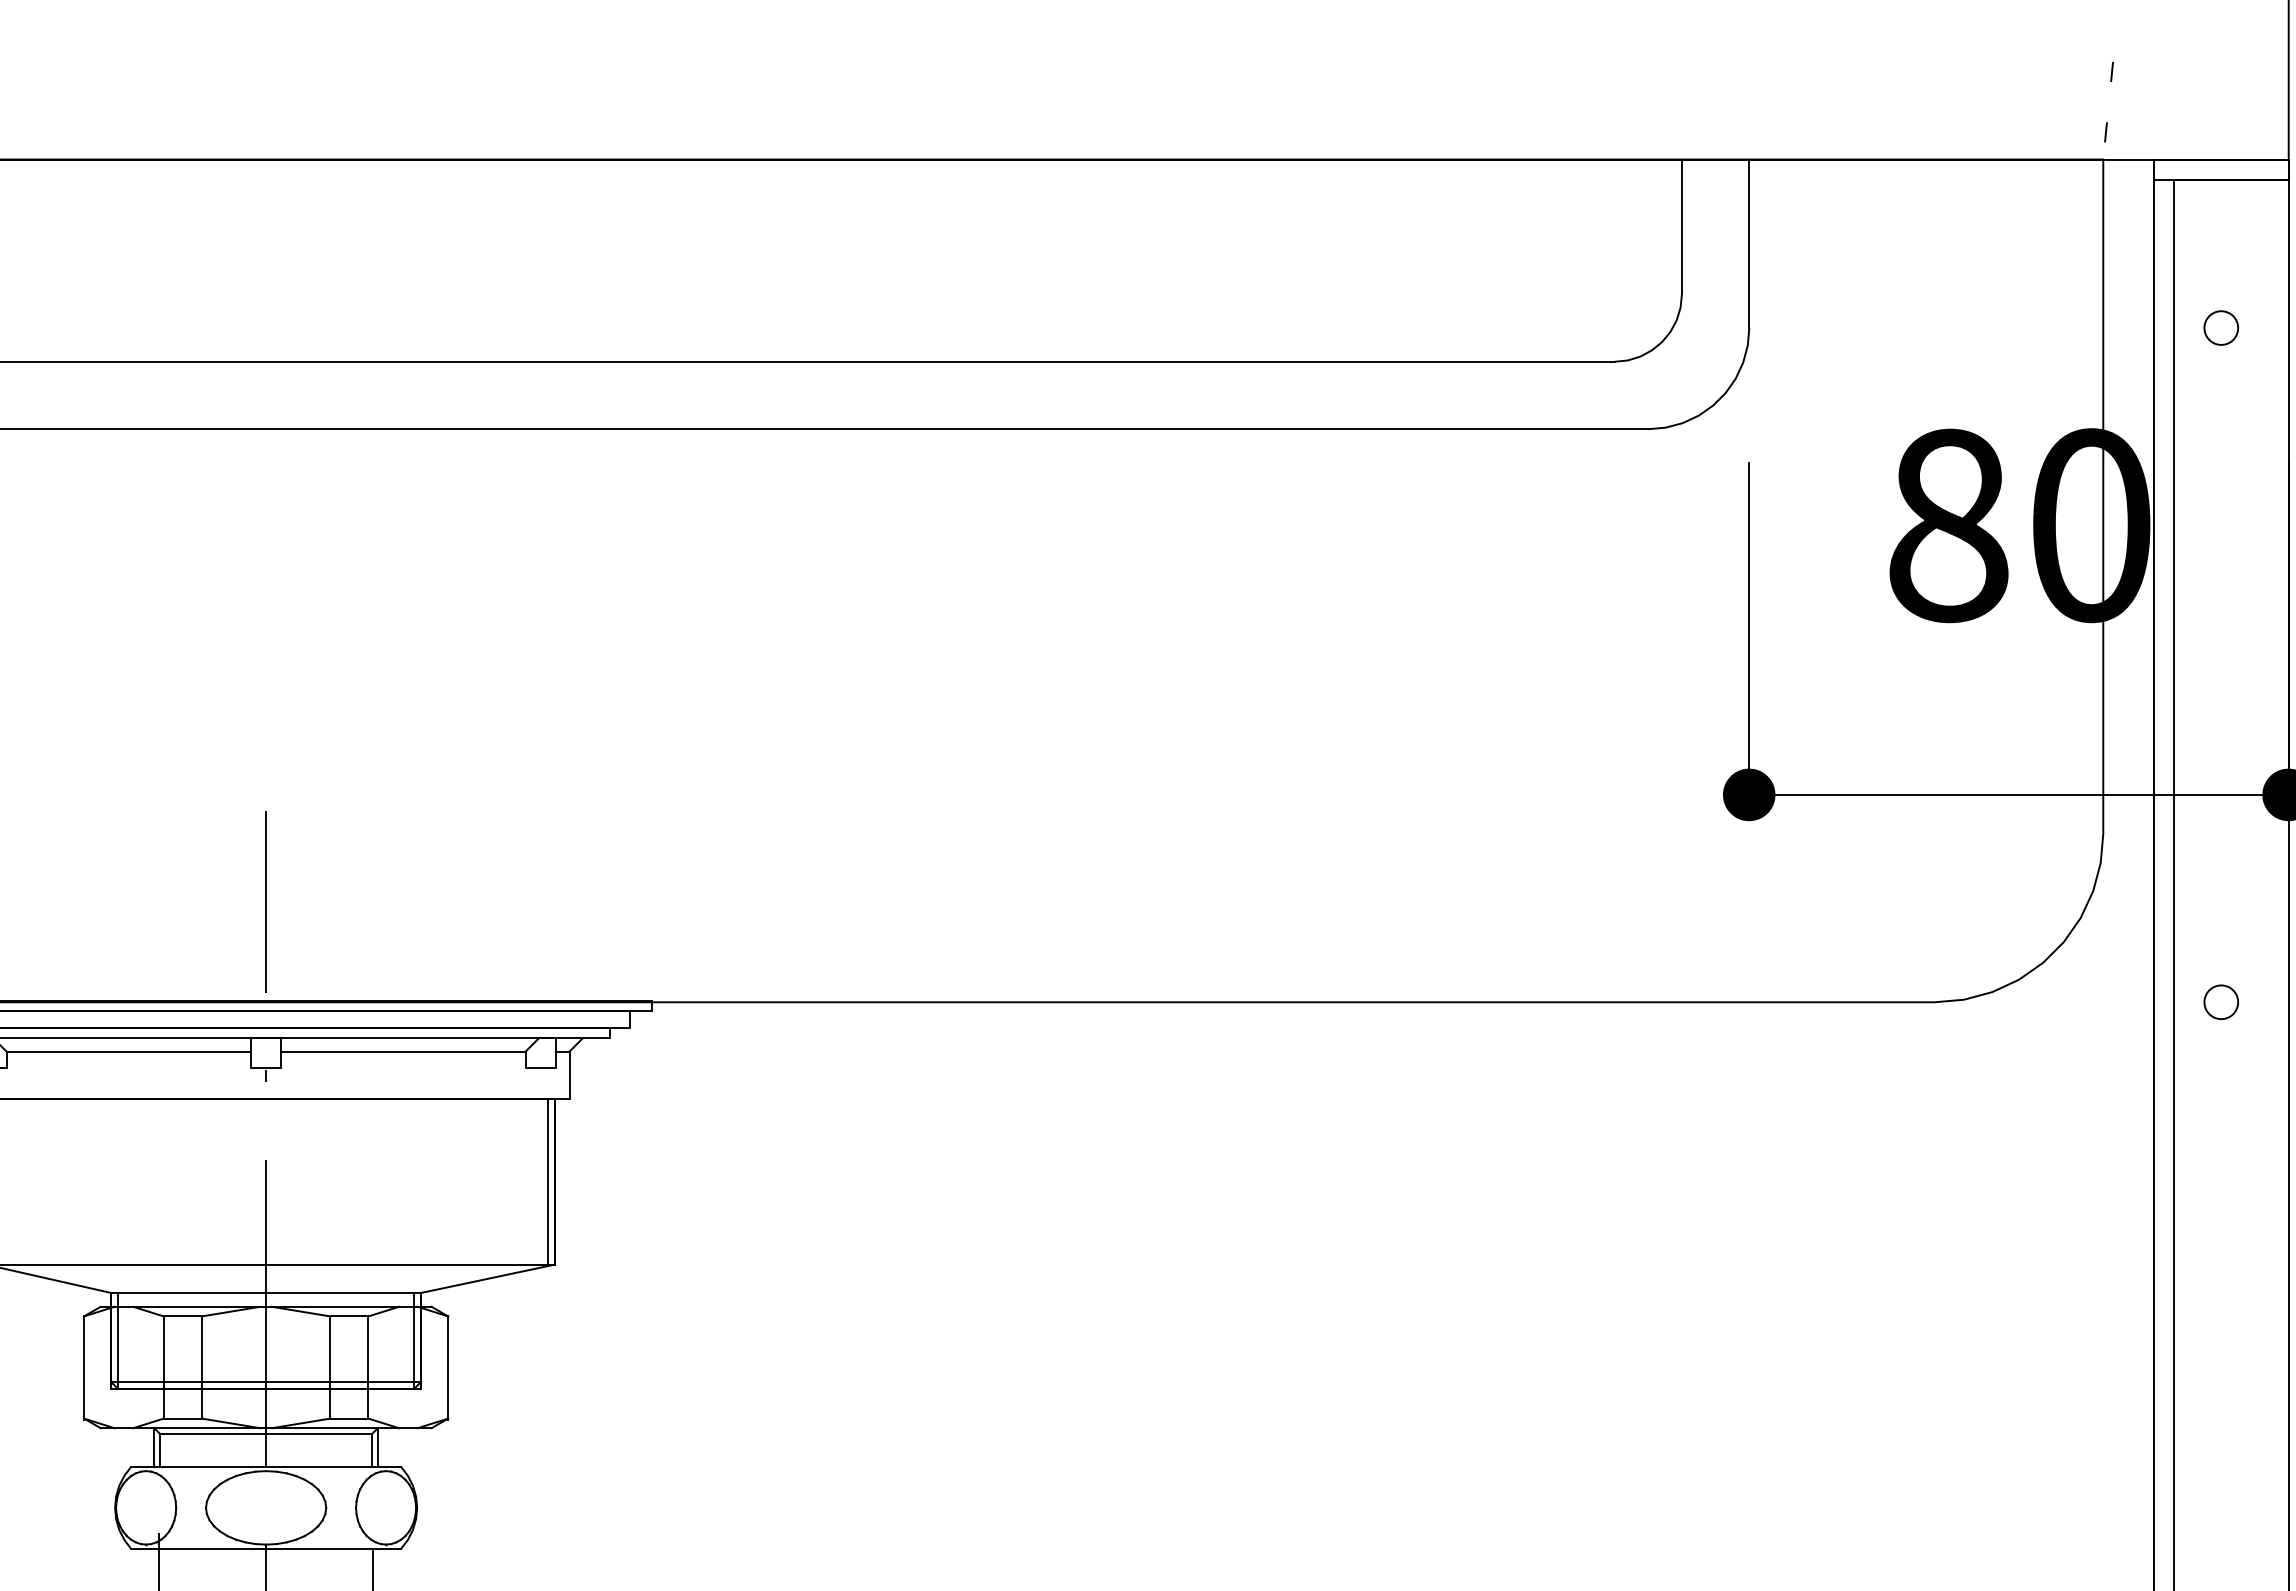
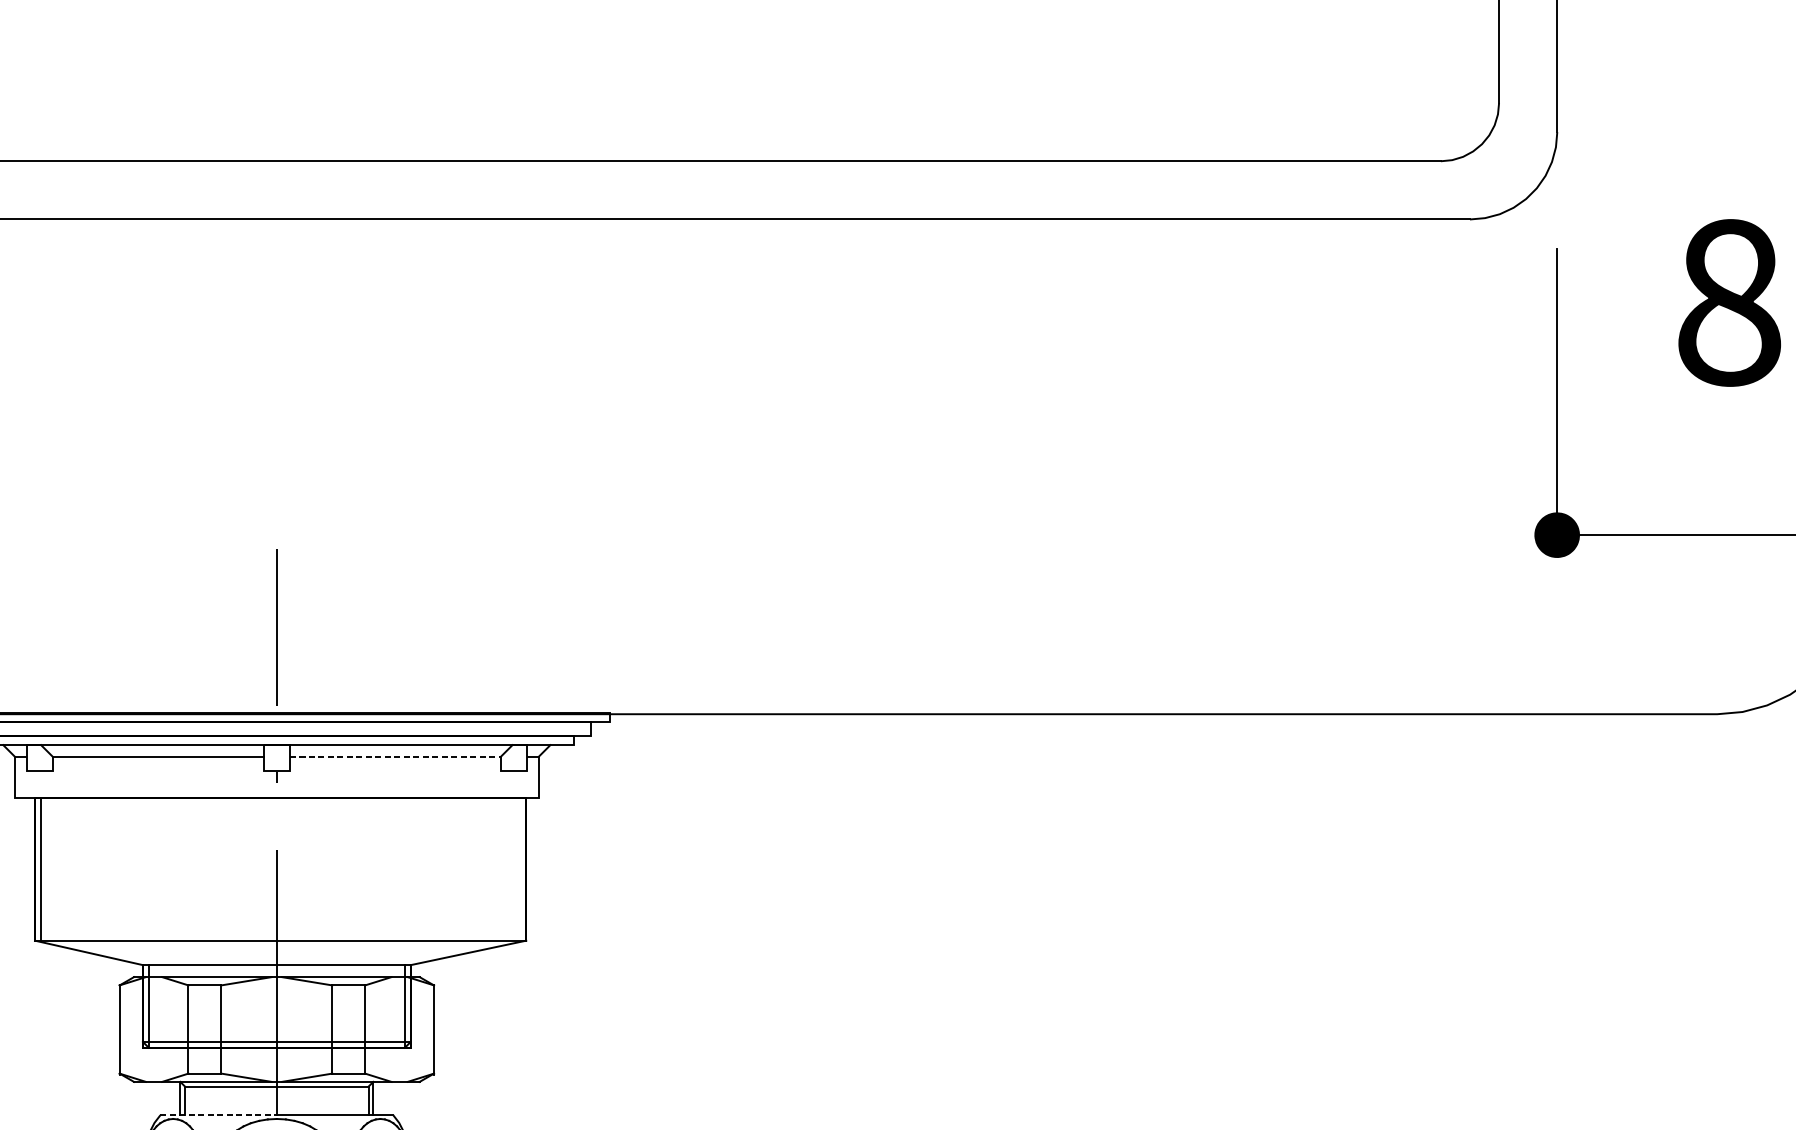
line: (403, 1051) -> (395, 756), solid -> dashed
line: (548, 1181) -> (520, 868), removed
line: (199, 1466) -> (219, 1114), solid -> dashed

